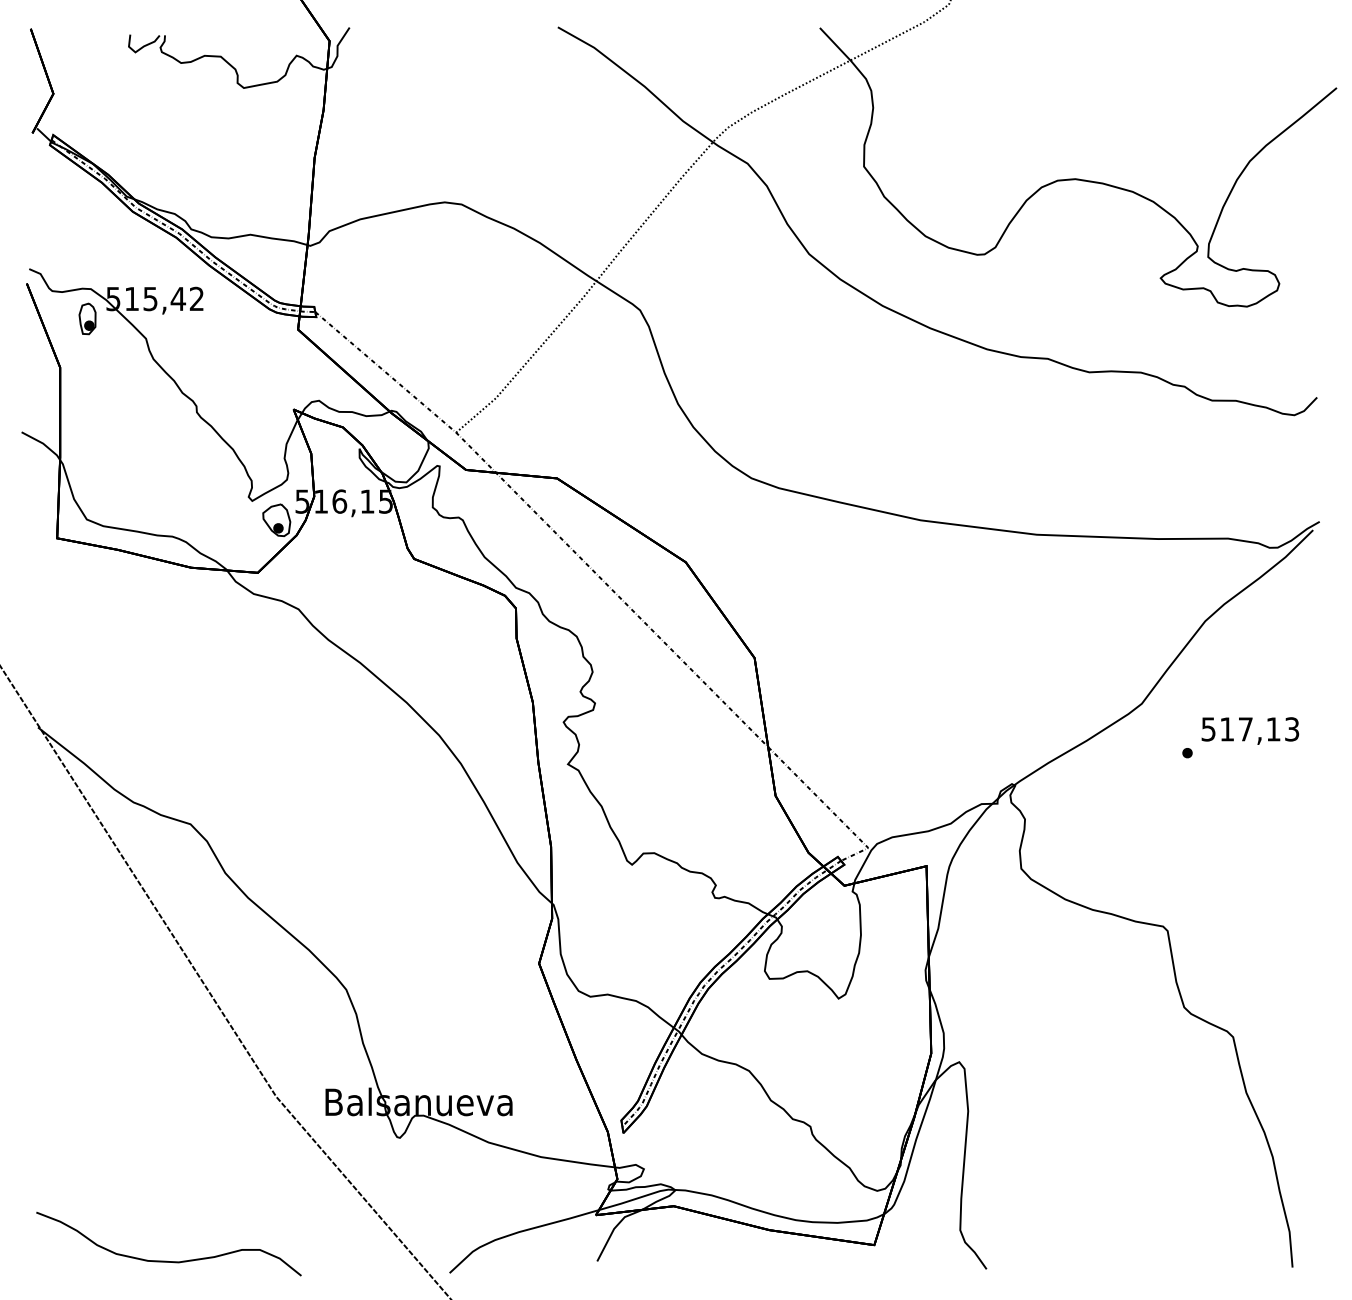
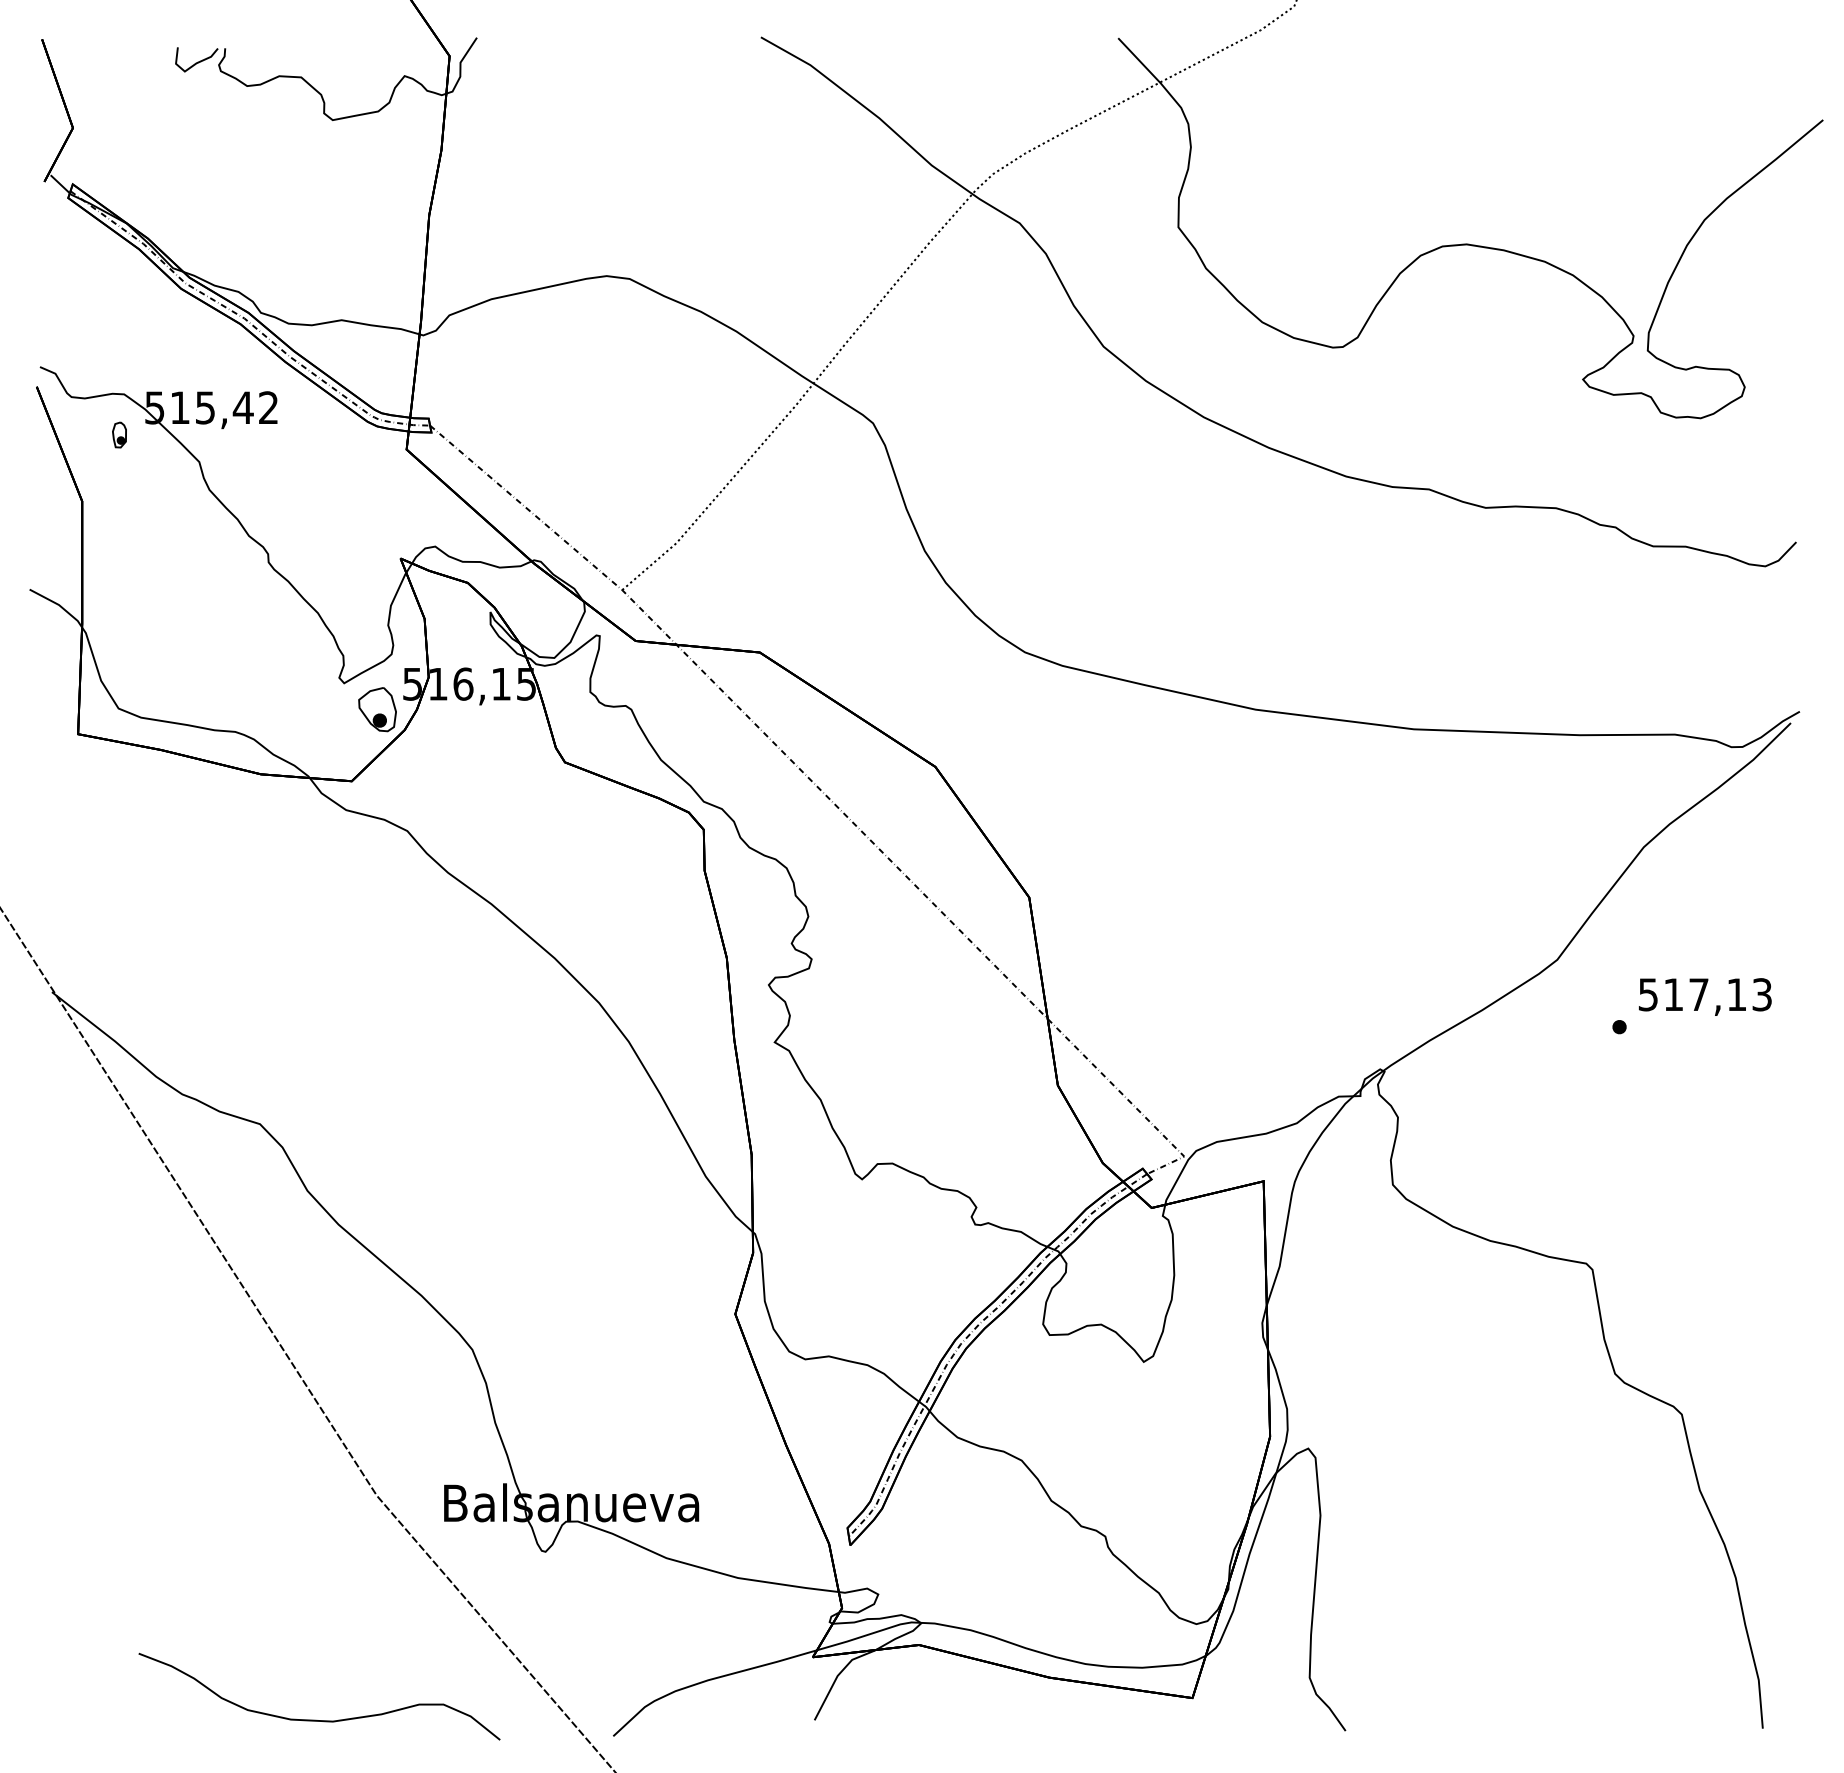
part: (87, 318) -> (119, 434), size x0.6
curve: (166, 1260) -> (316, 1719), moved

